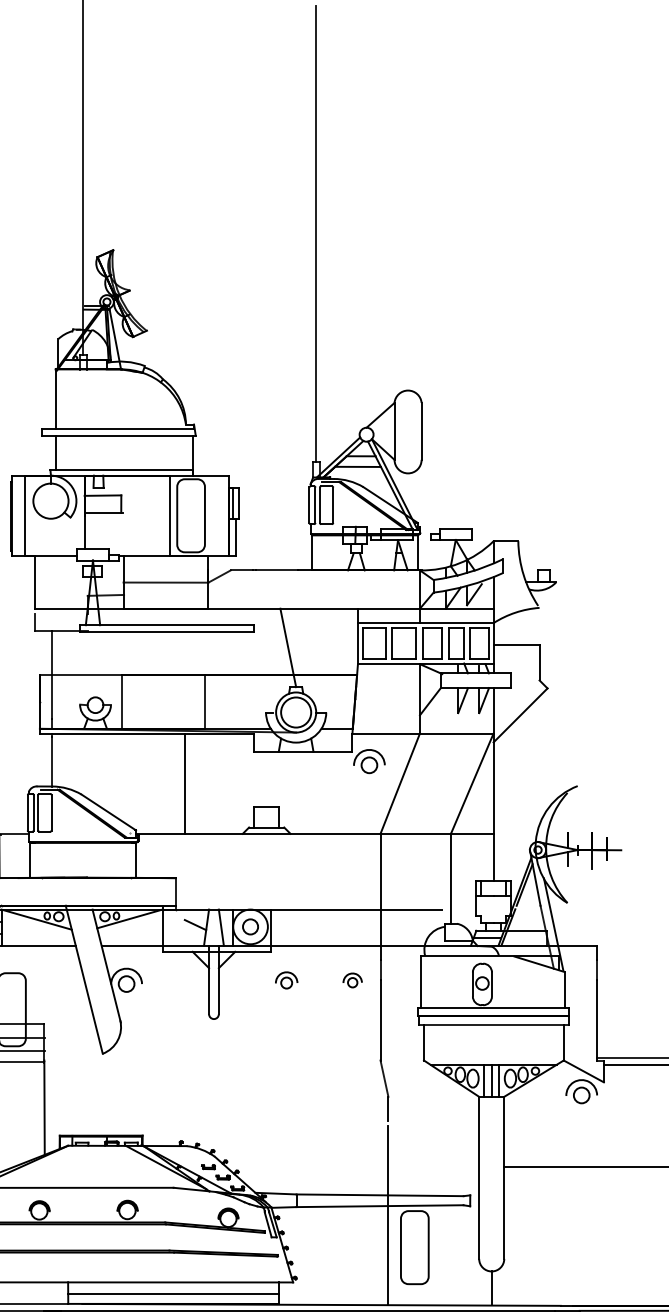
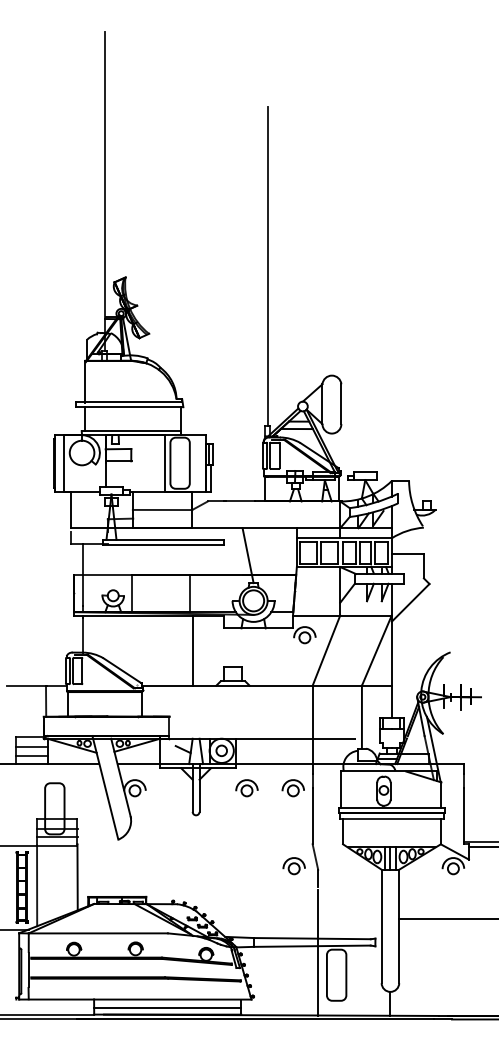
line: (184, 783) -> (192, 650), moved
part: (285, 980) -> (246, 788), size x1.43
part: (351, 980) -> (292, 788), size x1.67
part: (353, 1092) -> (293, 866), added

